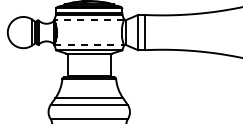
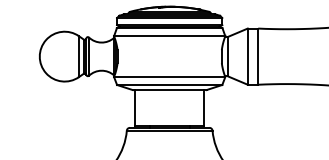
line: (89, 19) -> (170, 35), dashed -> solid
line: (89, 45) -> (170, 77), dashed -> solid

